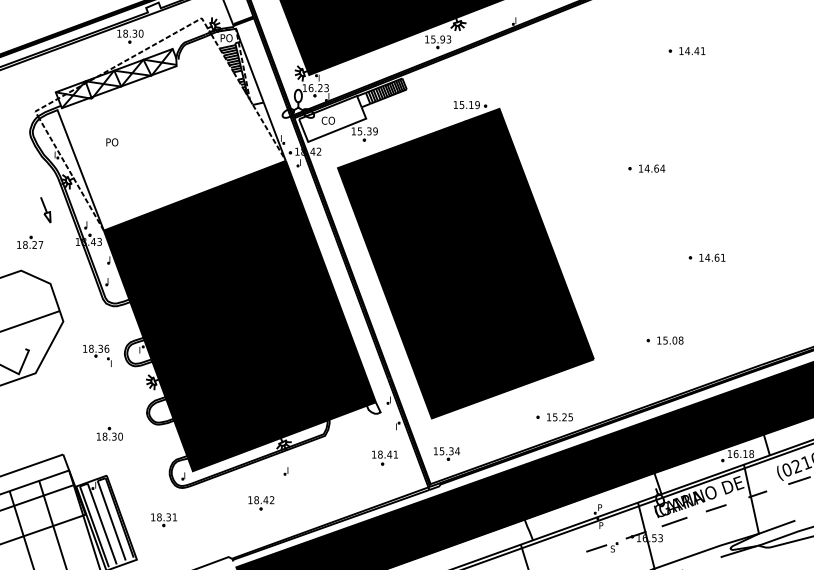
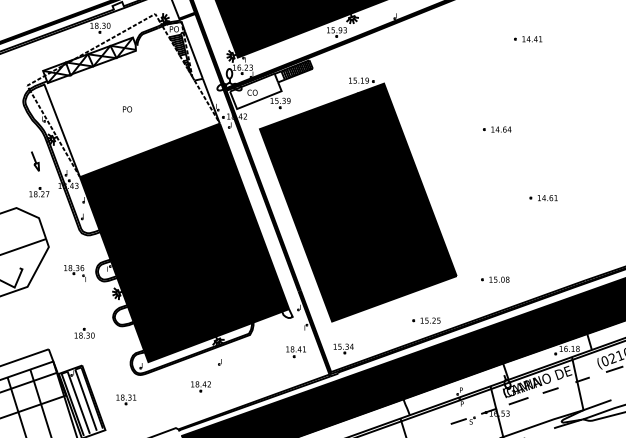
text: (112, 142) -> (127, 109), moved
part: (30, 242) -> (39, 192), moved
part: (665, 340) -> (495, 279), moved

